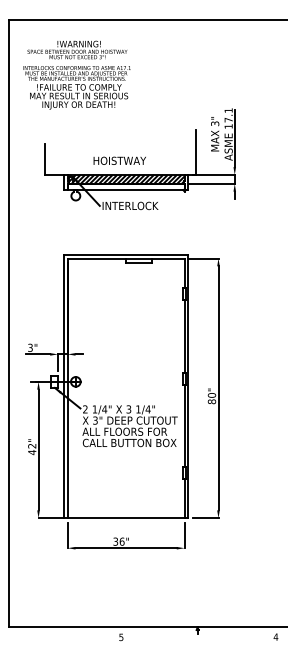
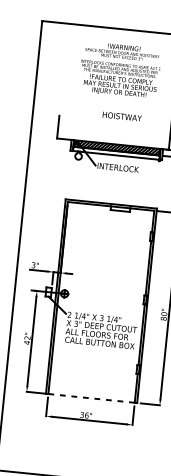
text: (76, 74) -> (119, 69), moved
text: (119, 160) -> (121, 116), moved
line: (125, 518) -> (91, 398), solid -> dashed

